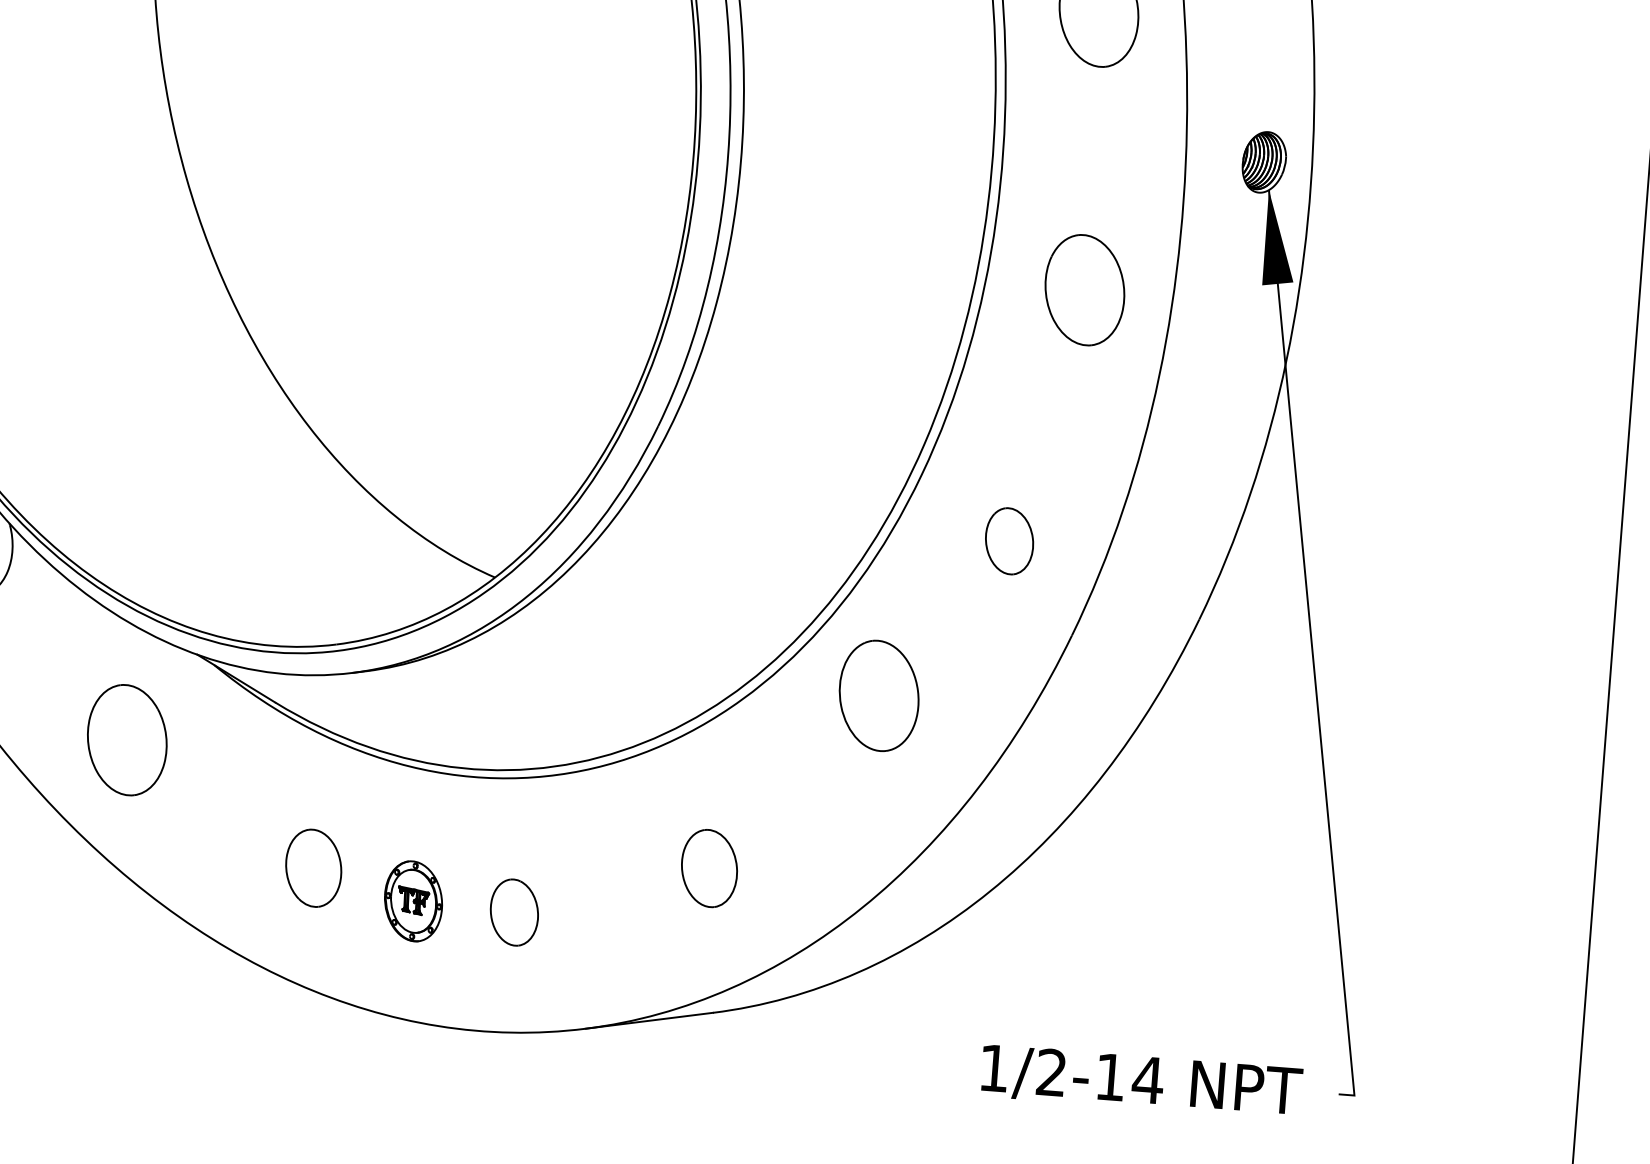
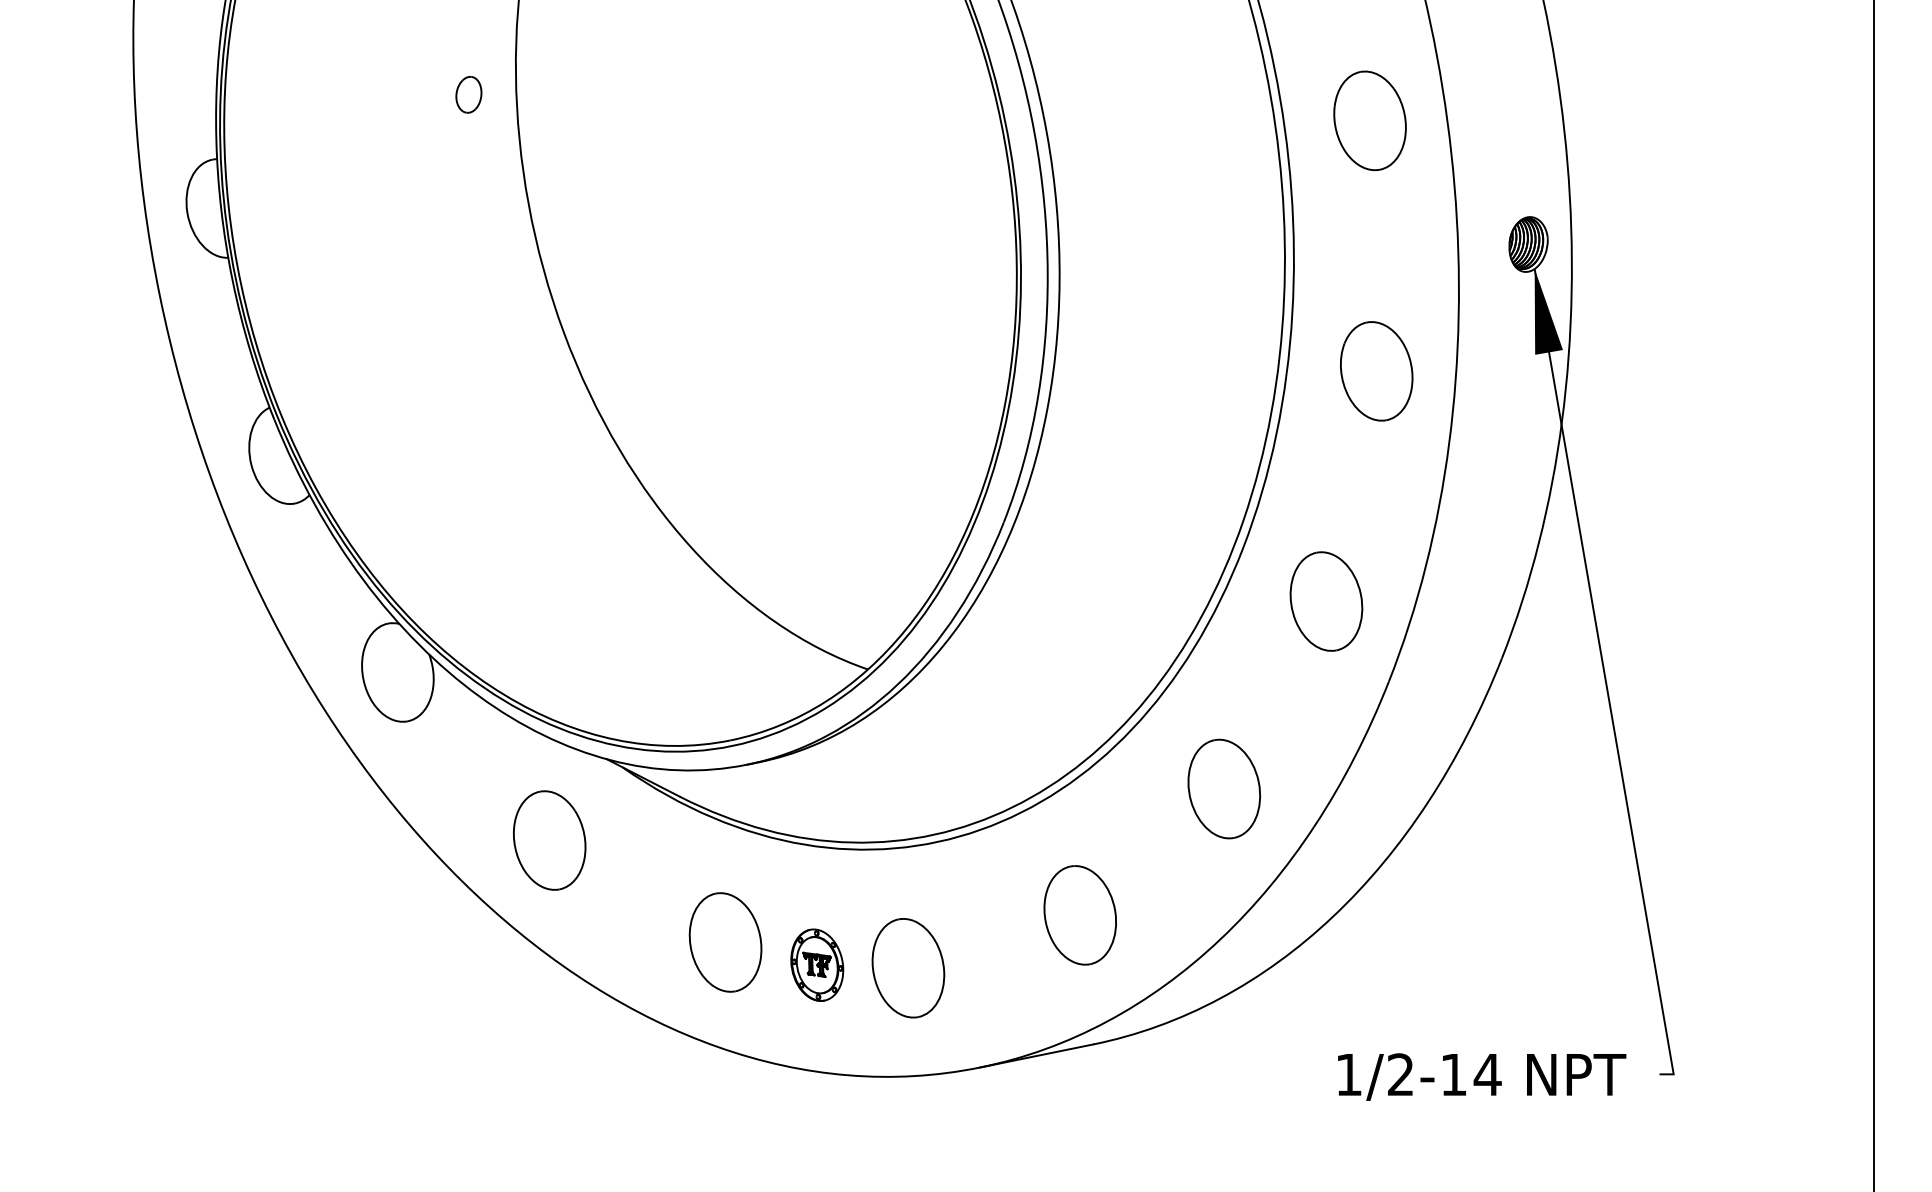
part: (1009, 541) -> (1326, 601), size x1.67
part: (879, 695) -> (1224, 788), moved
part: (313, 868) -> (725, 942), size x1.43
part: (708, 868) -> (1079, 915), size x1.43
part: (514, 912) -> (908, 968), size x1.67

